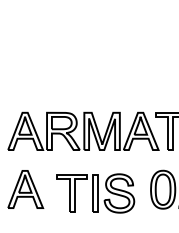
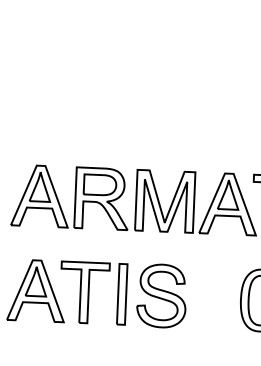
part: (95, 193) -> (122, 294), moved

